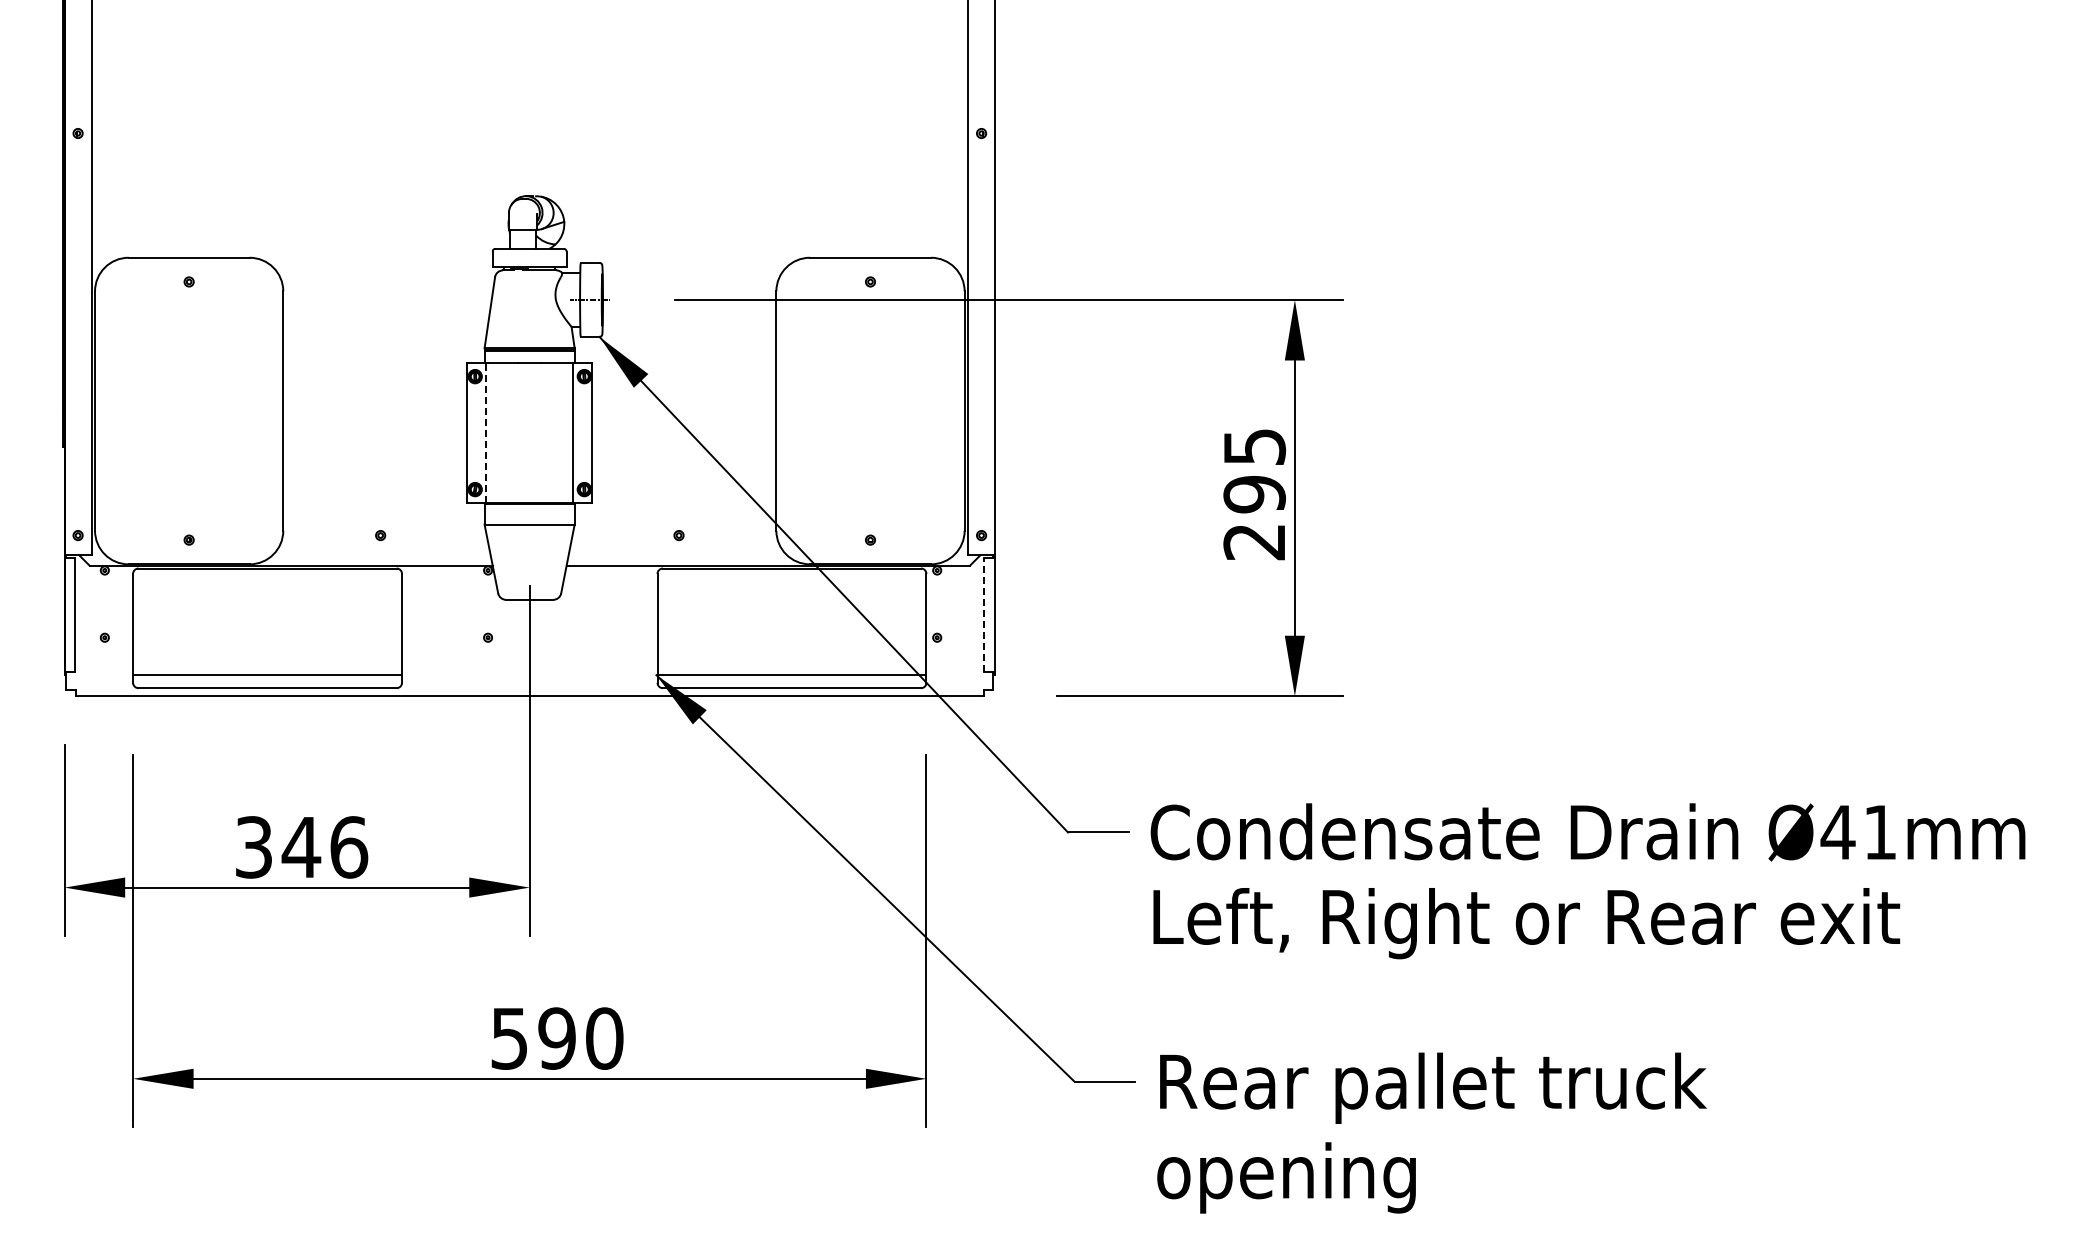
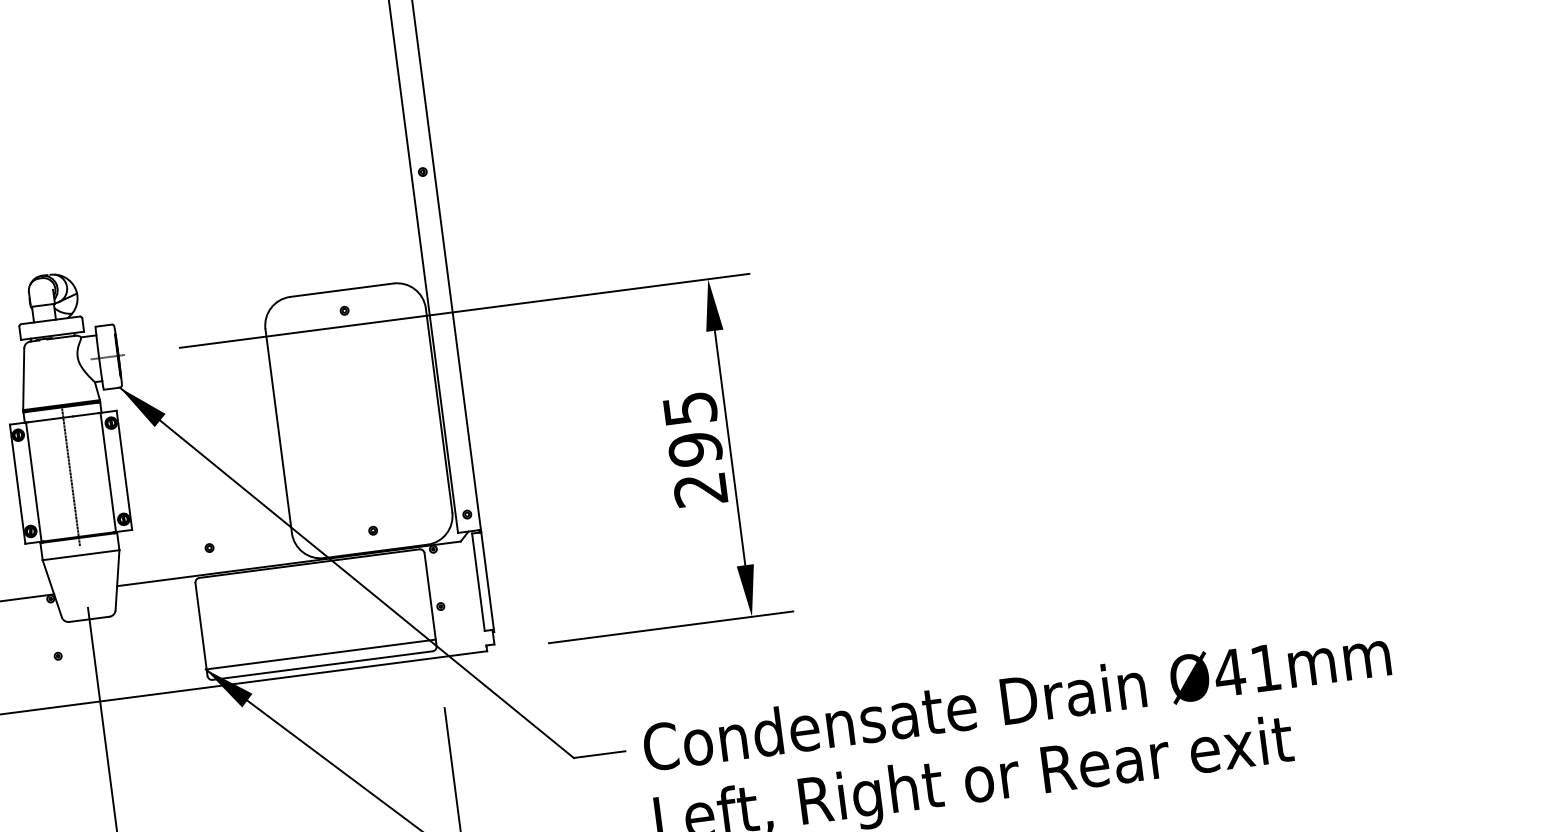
line: (529, 432) -> (70, 476), added
line: (486, 433) -> (34, 482), dashed -> solid
line: (984, 614) -> (478, 581), dashed -> solid

